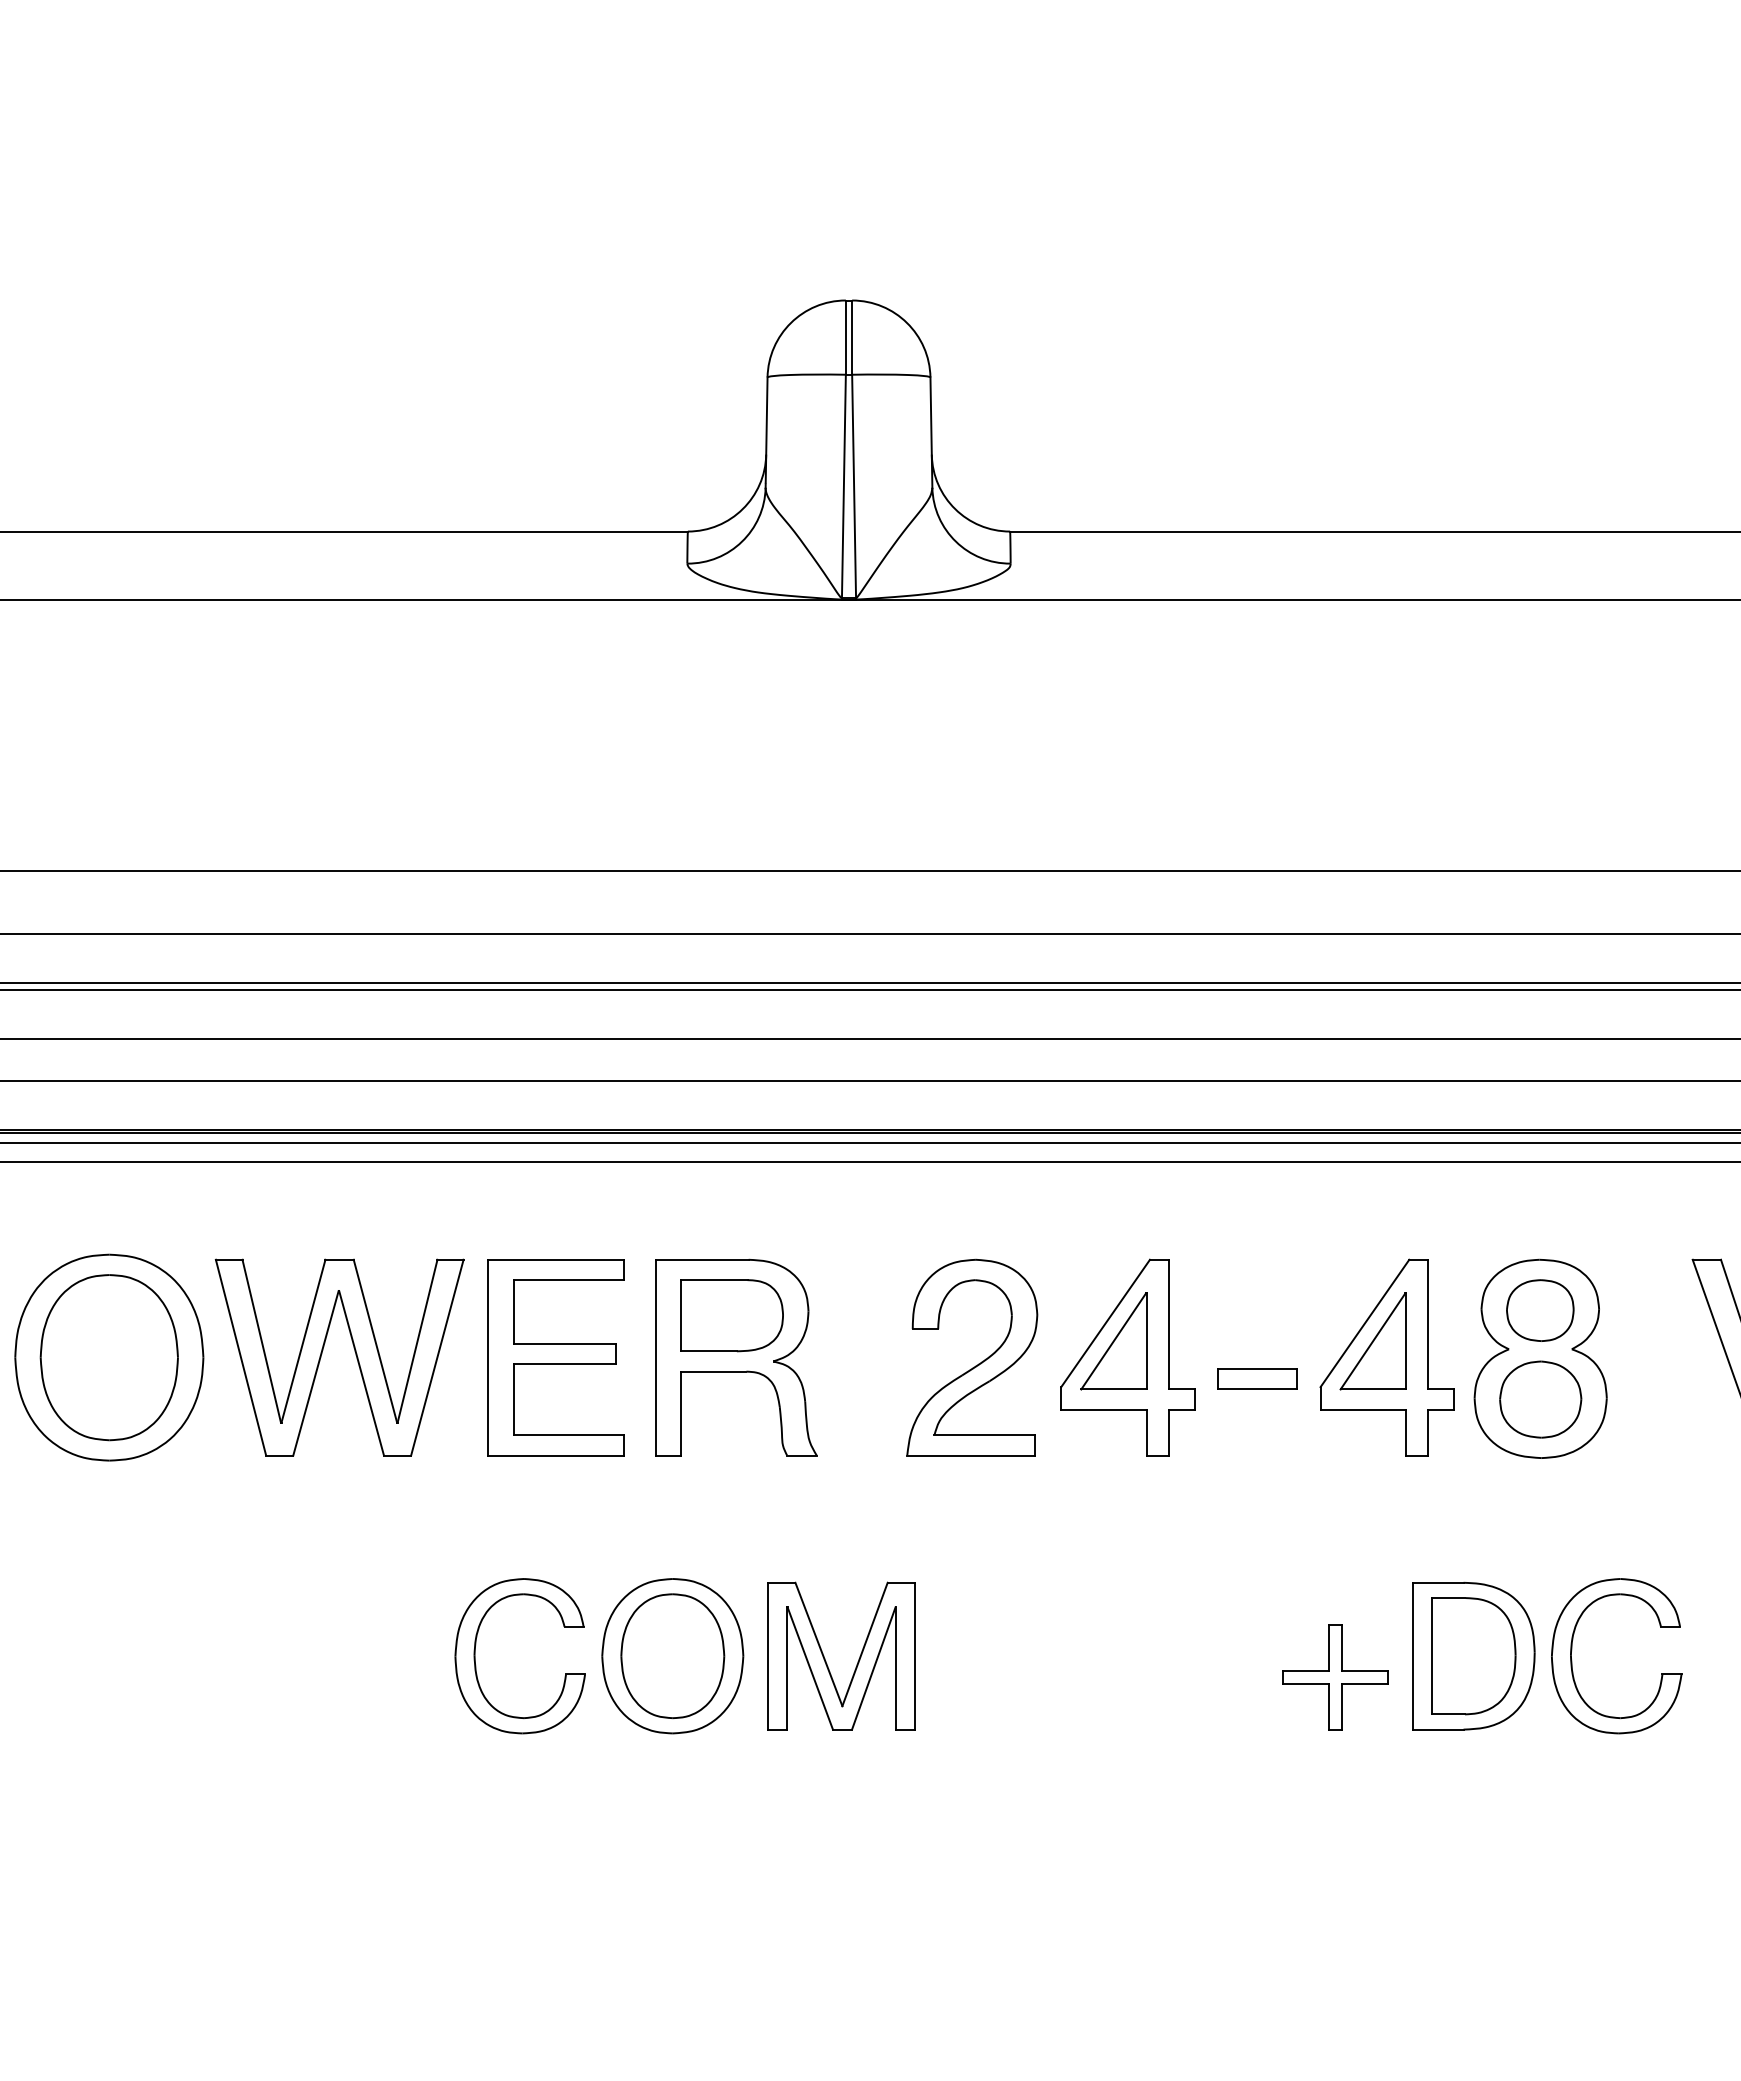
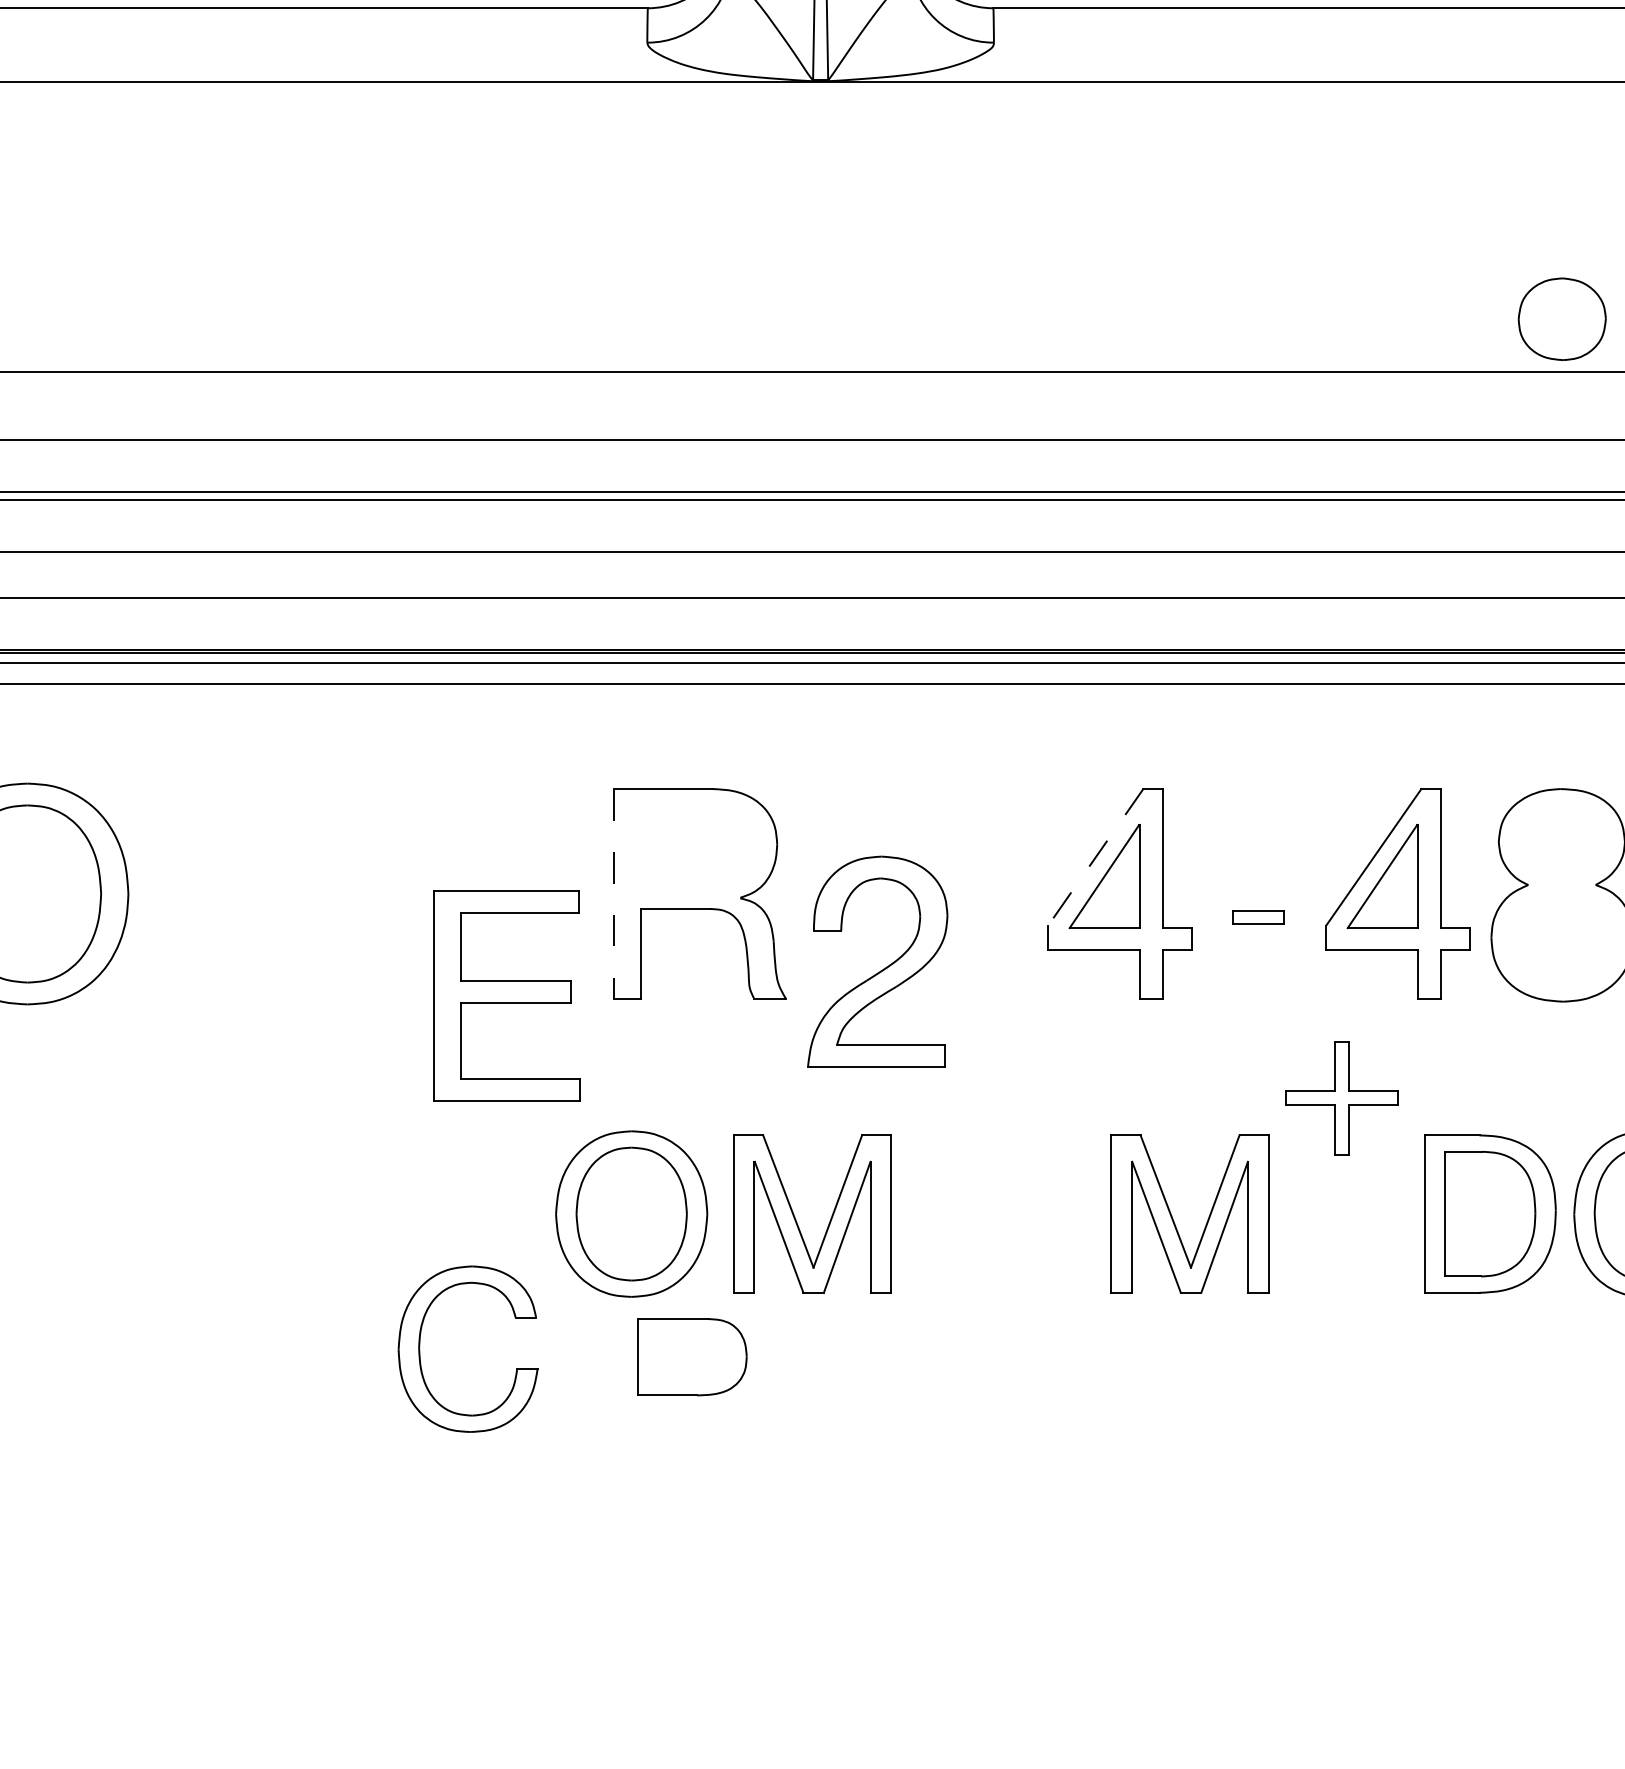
part: (1540, 1310) -> (1562, 843), removed
part: (731, 1315) -> (691, 1357), moved
line: (1105, 1323) -> (1095, 857), solid -> dashed
part: (355, 1355) -> (291, 891), removed
part: (555, 1357) -> (505, 995), moved
line: (655, 1357) -> (613, 893), solid -> dashed
part: (978, 1363) -> (884, 967), moved
part: (1257, 1378) -> (1258, 916), size x0.6
part: (1540, 1399) -> (1562, 319), moved
part: (1179, 1663) -> (1174, 1221), added
part: (476, 1665) -> (421, 1359), moved
part: (1335, 1677) -> (1342, 1098), moved

